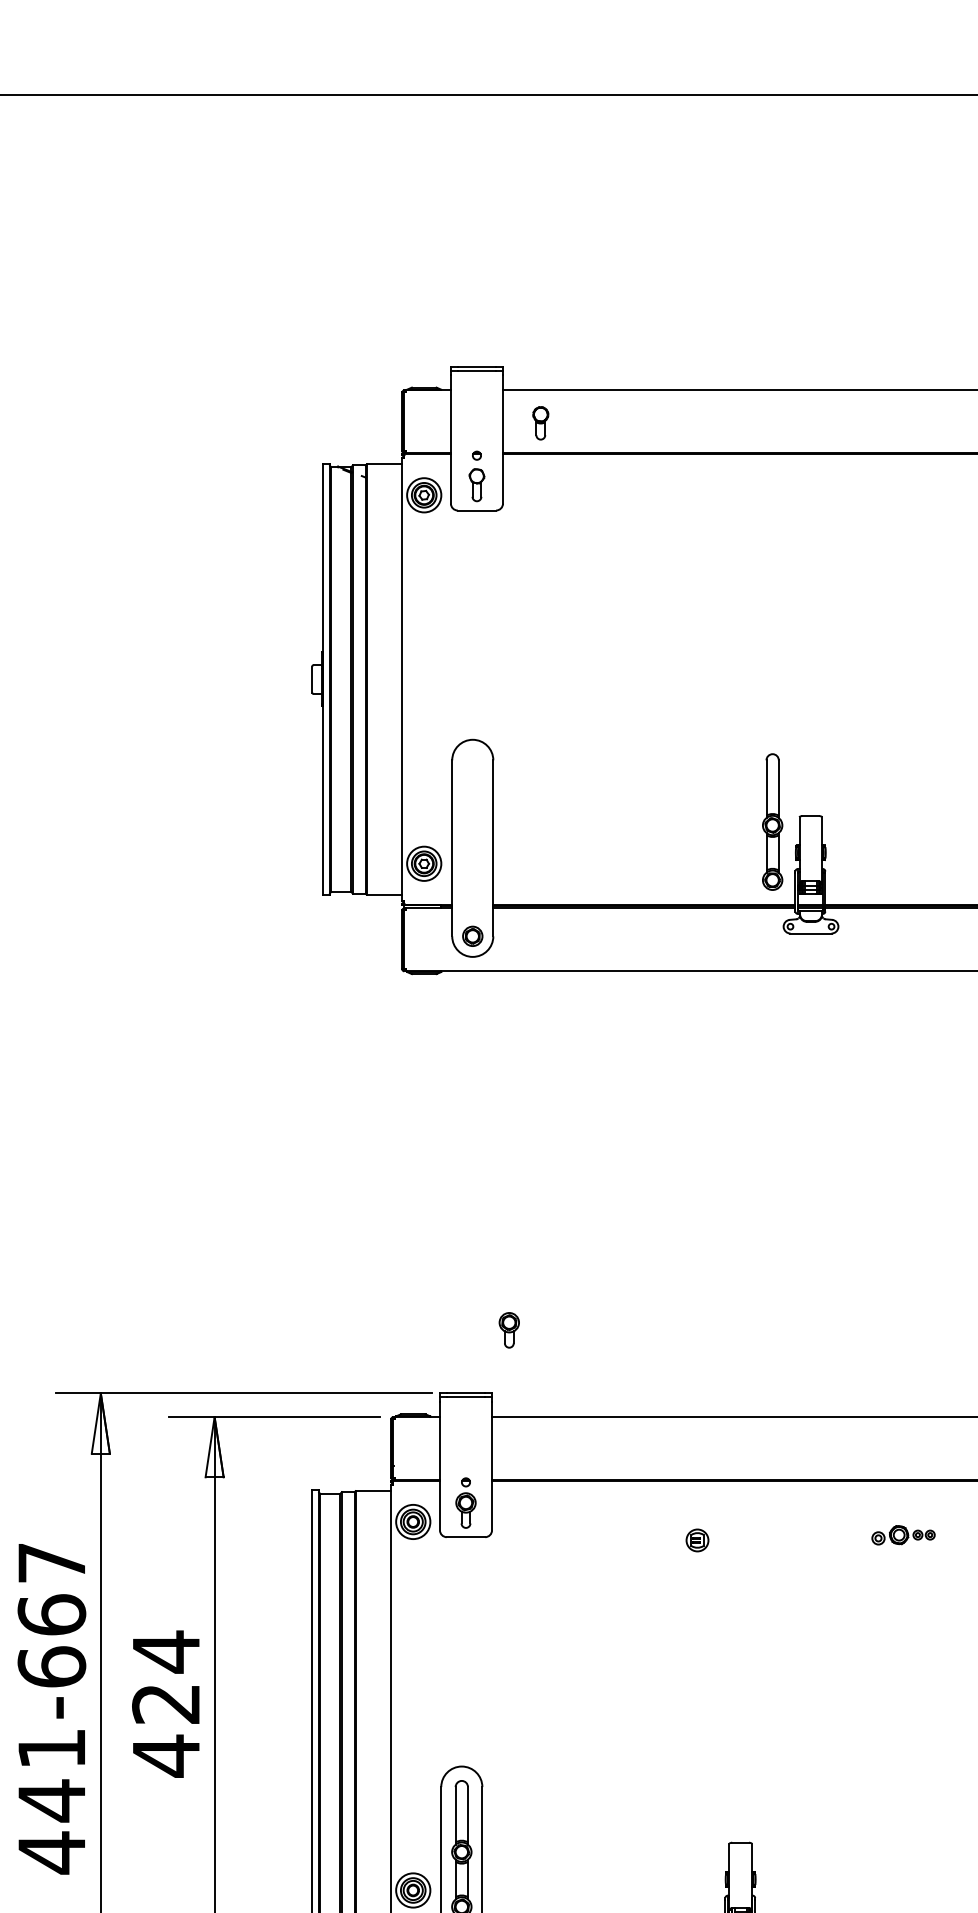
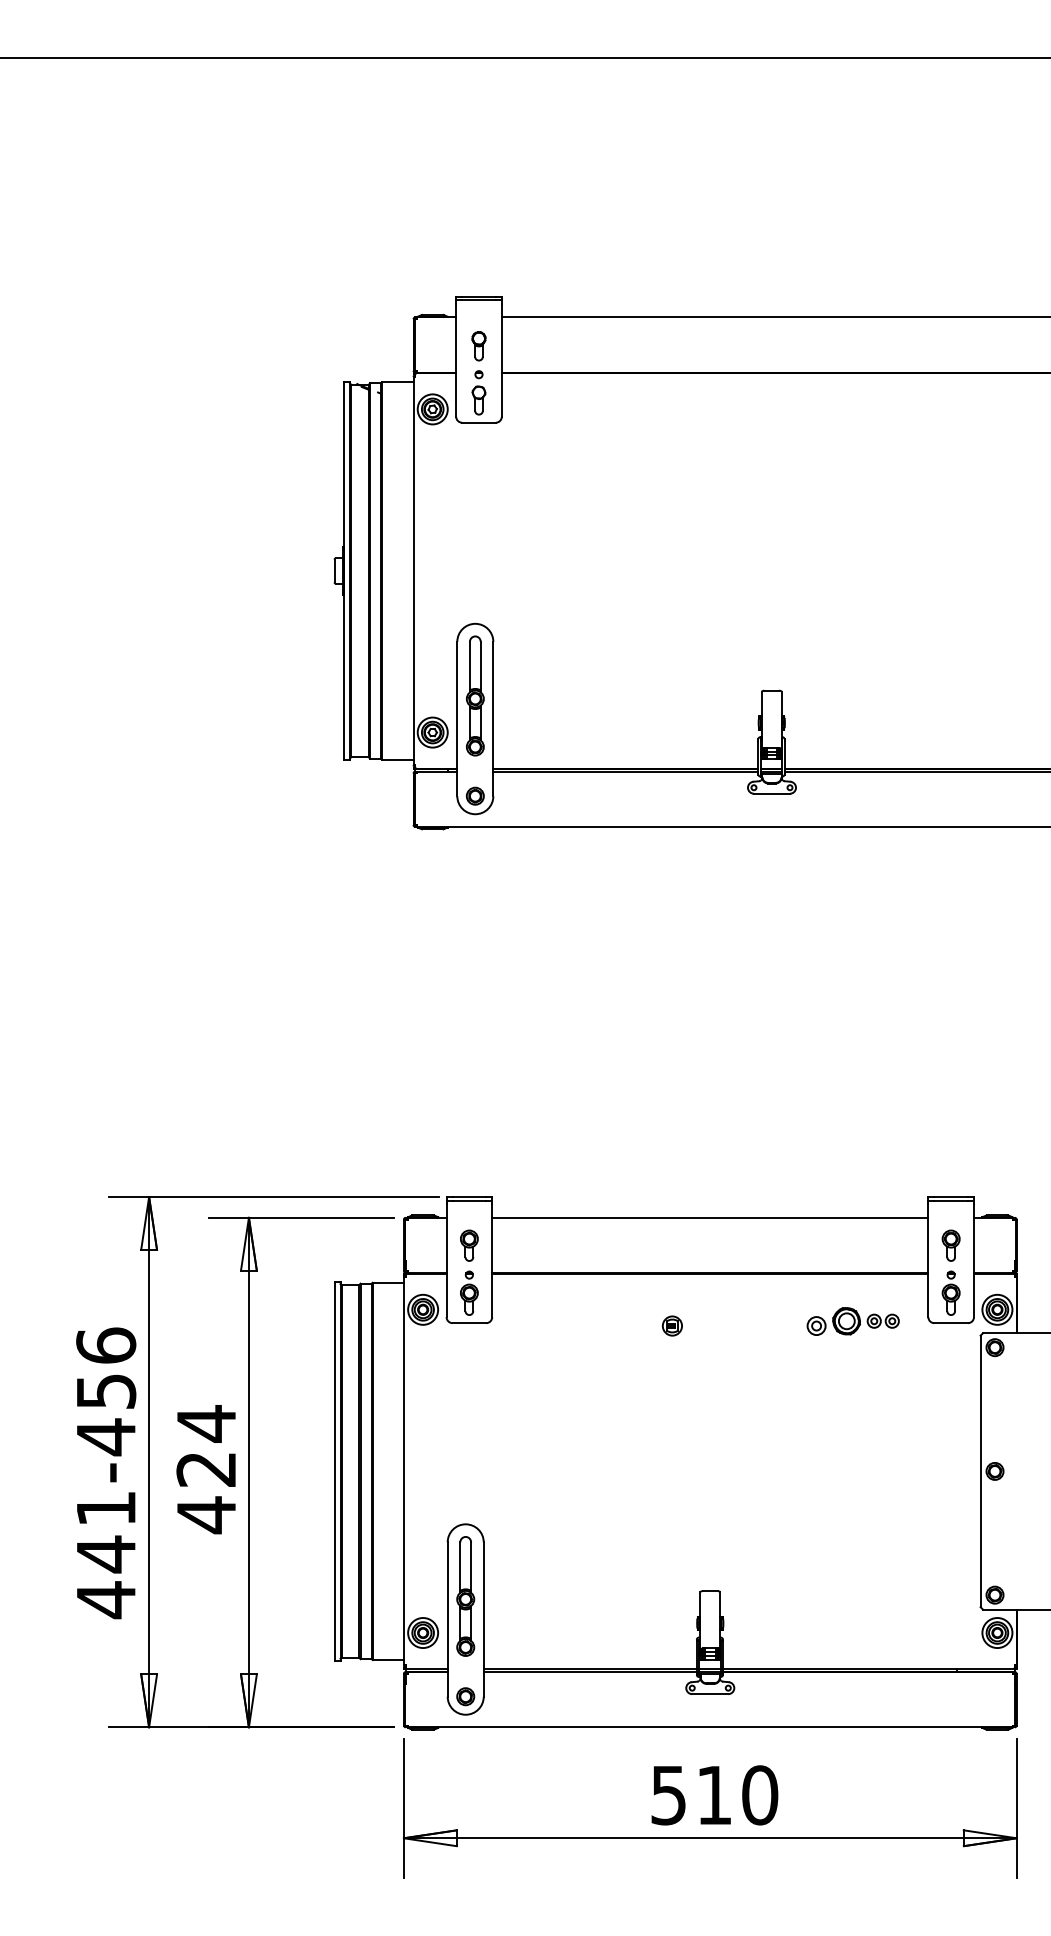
part: (540, 423) -> (478, 346), moved
part: (772, 821) -> (475, 695), moved
part: (509, 1330) -> (469, 1245), moved
part: (902, 1535) -> (852, 1321), size x1.67
text: (52, 1615) -> (106, 1391), 441-667 -> 441-456

